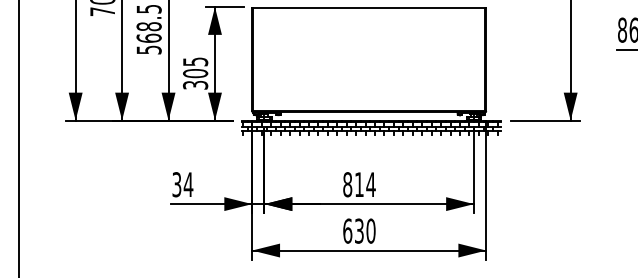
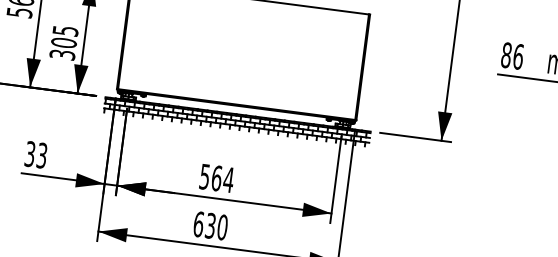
text: (188, 184) -> (42, 155), 34 -> 33
text: (353, 184) -> (210, 177), 814 -> 564

